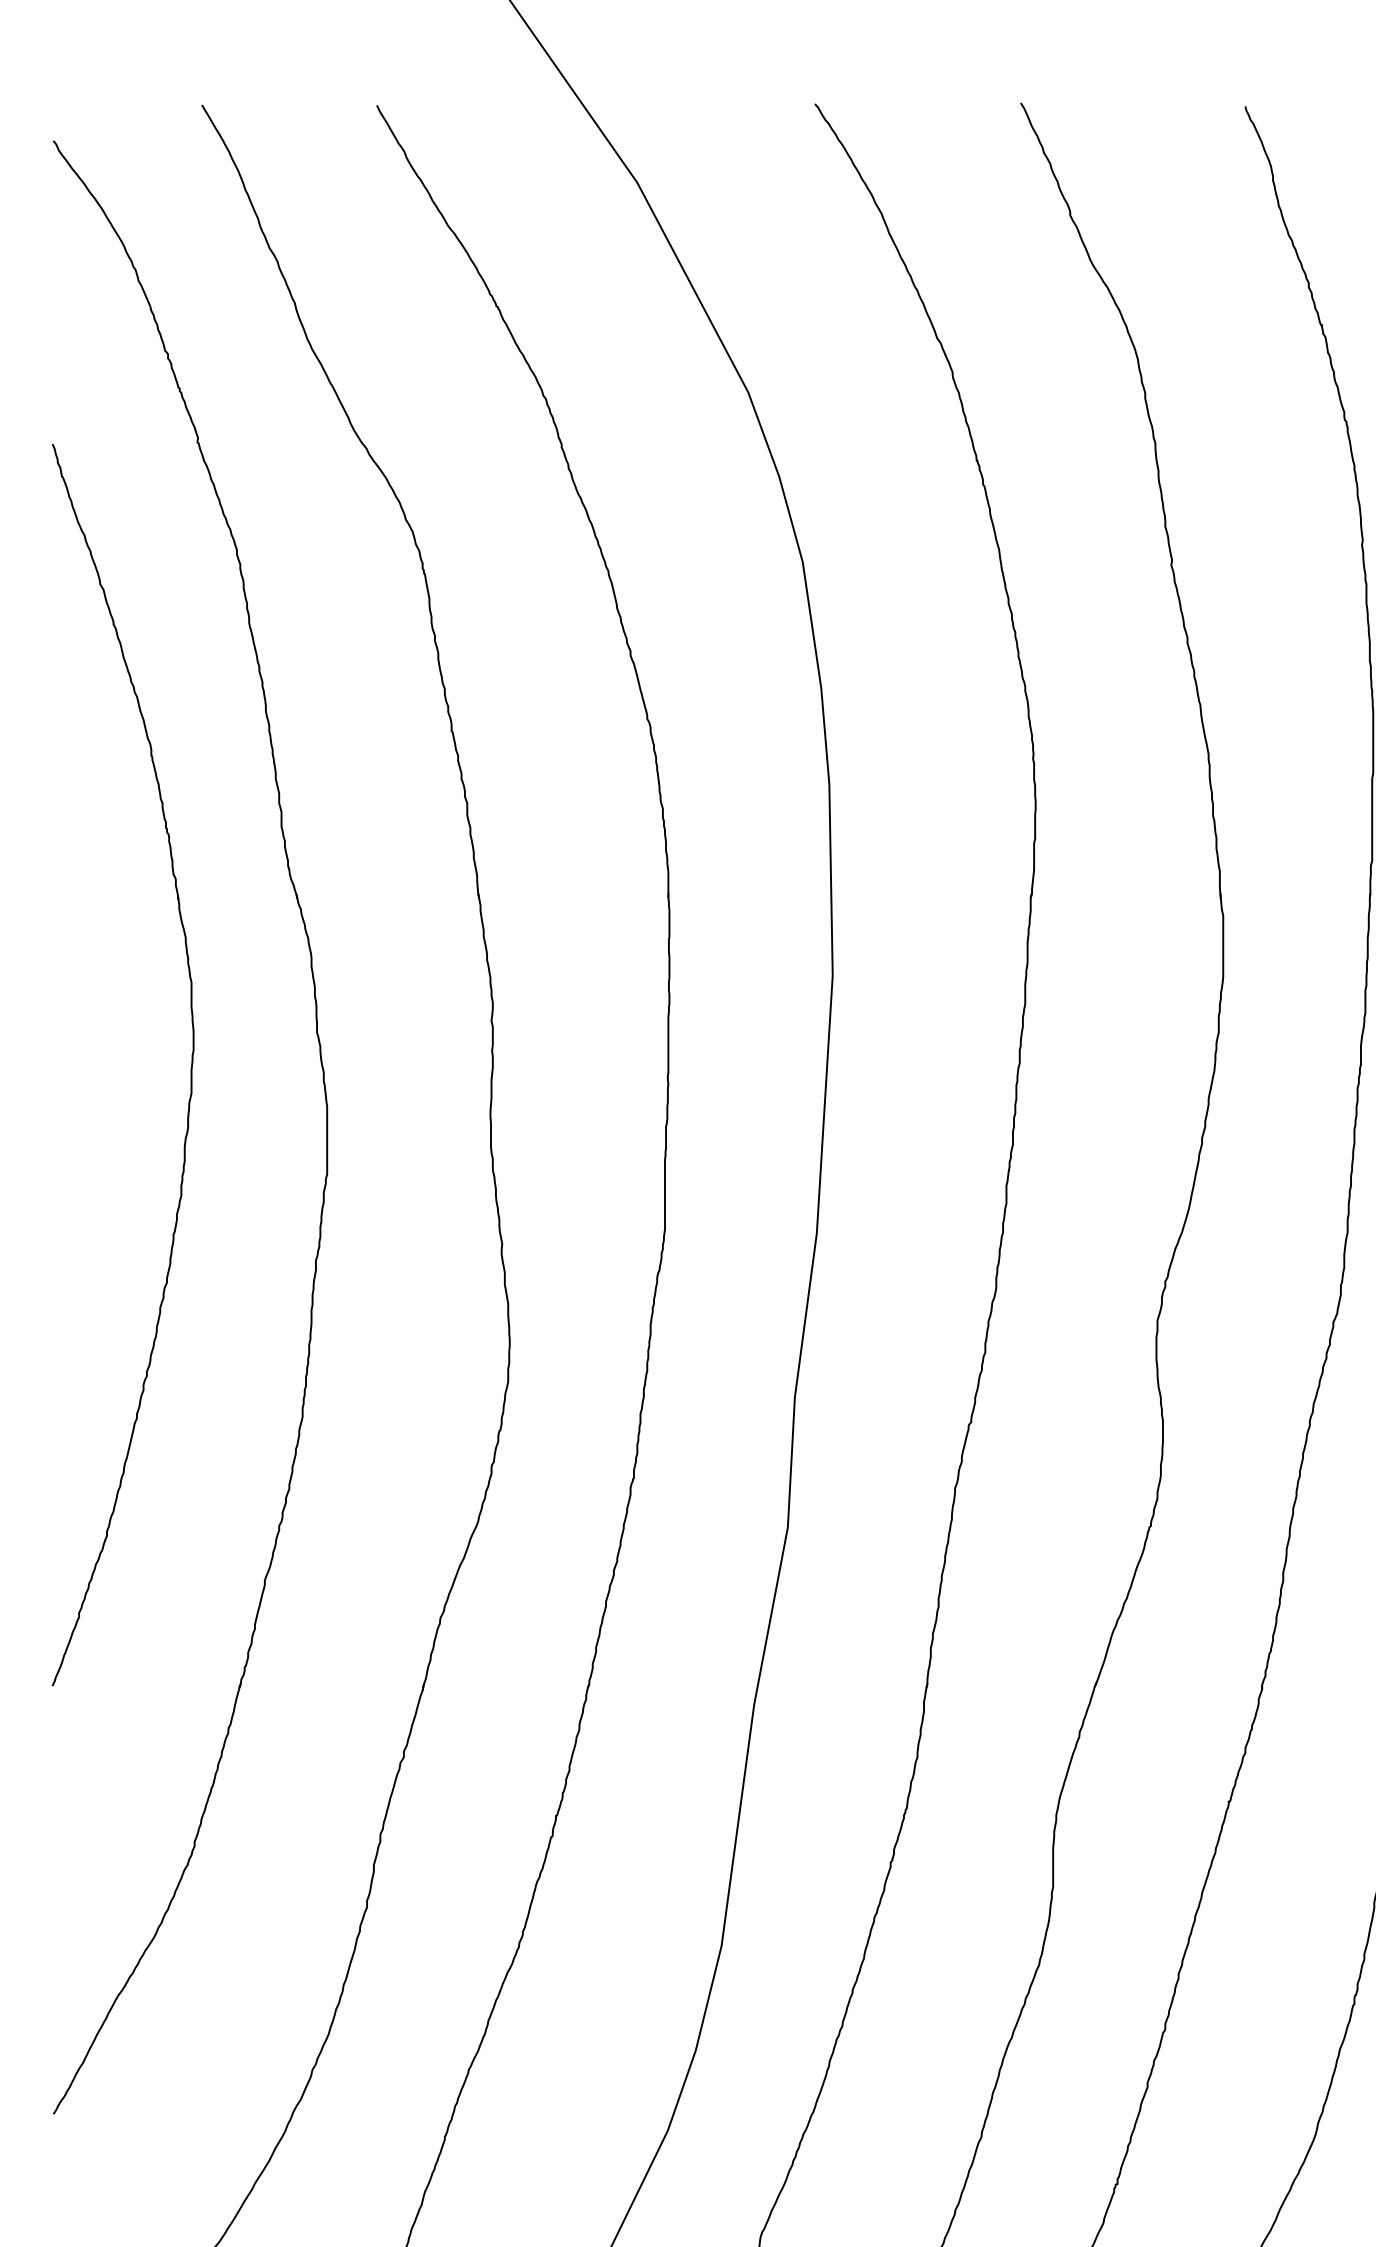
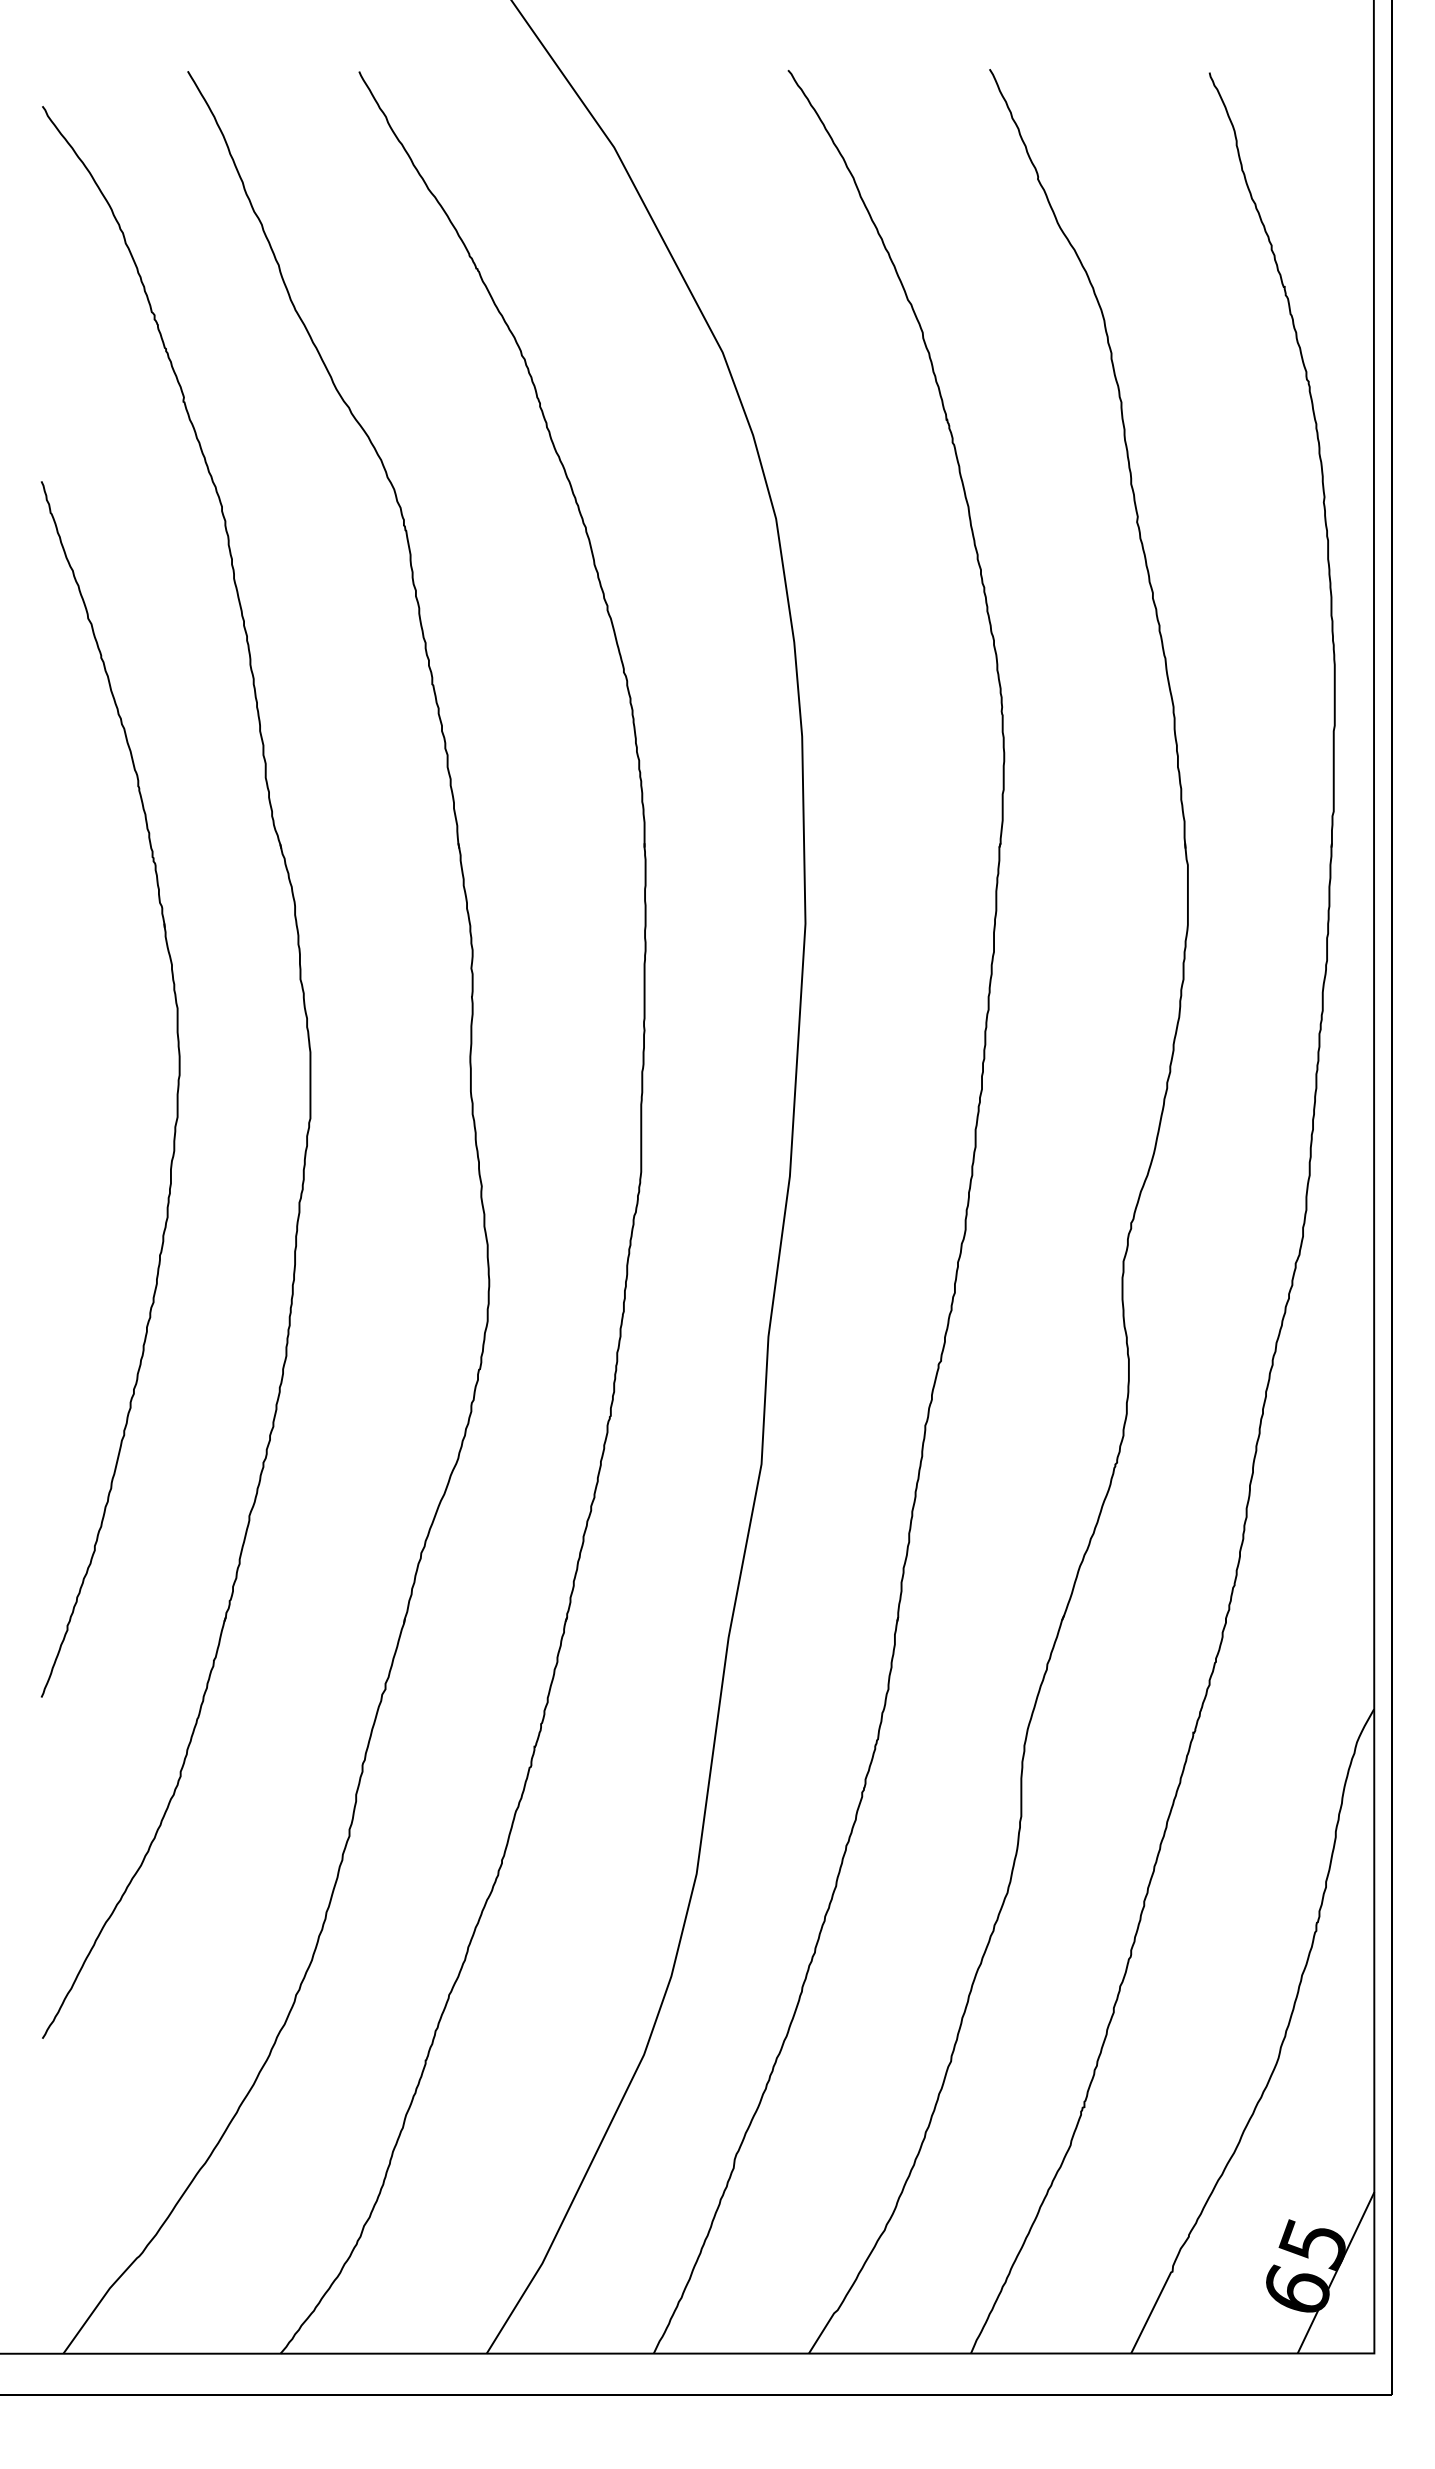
part: (190, 1068) -> (176, 1092), moved

